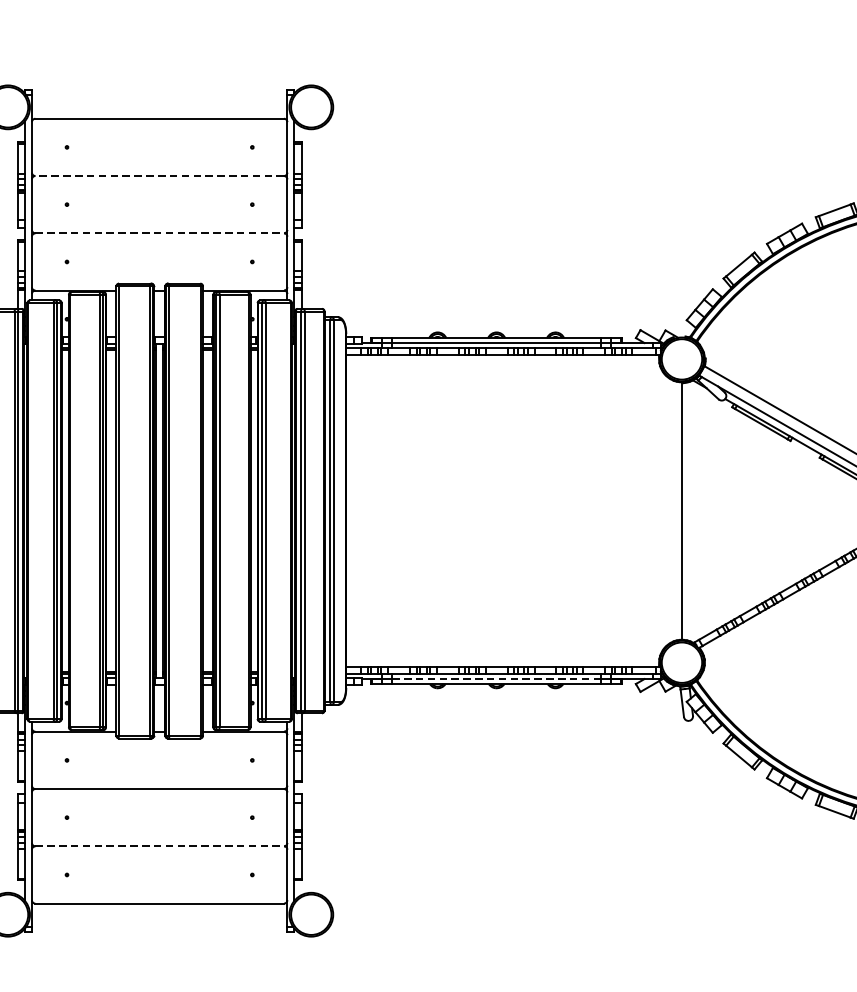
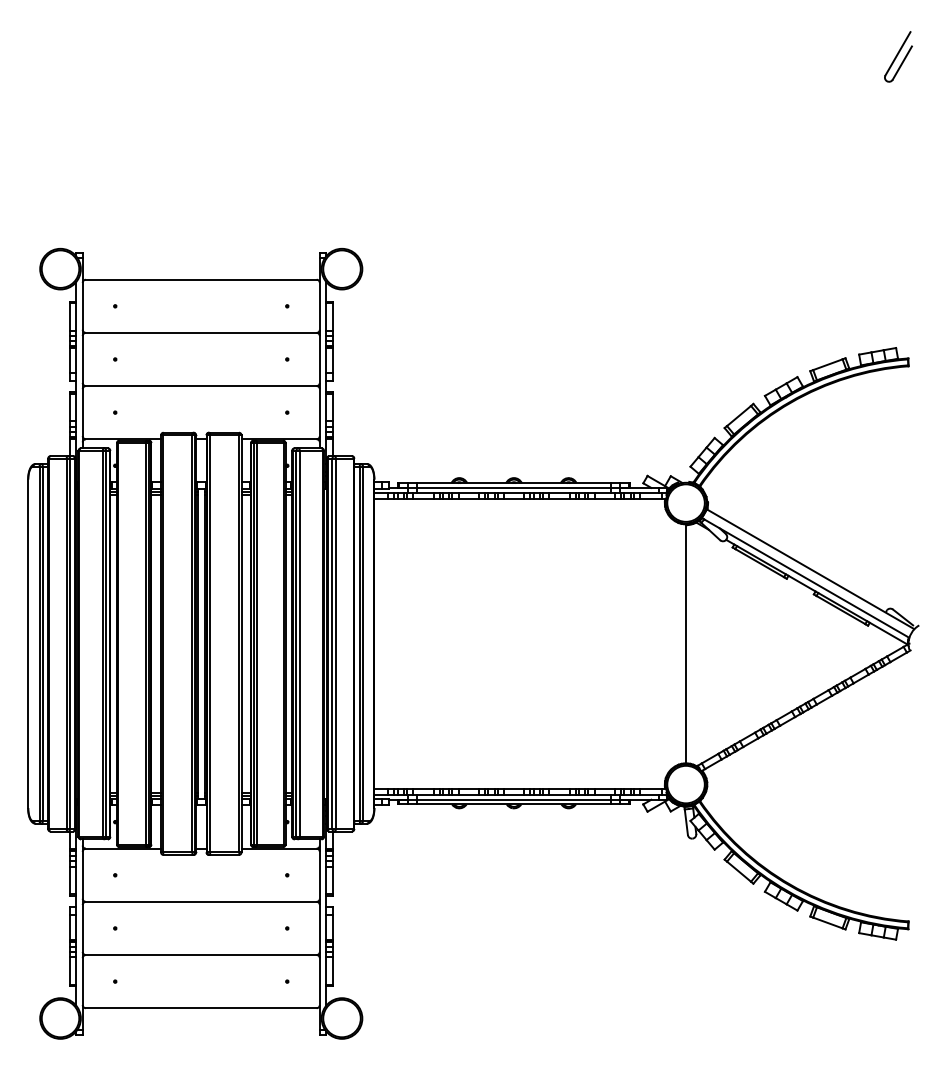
line: (158, 175) -> (200, 332), dashed -> solid
line: (159, 233) -> (201, 386), dashed -> solid
line: (497, 678) -> (514, 799), dashed -> solid
line: (159, 846) -> (201, 955), dashed -> solid

